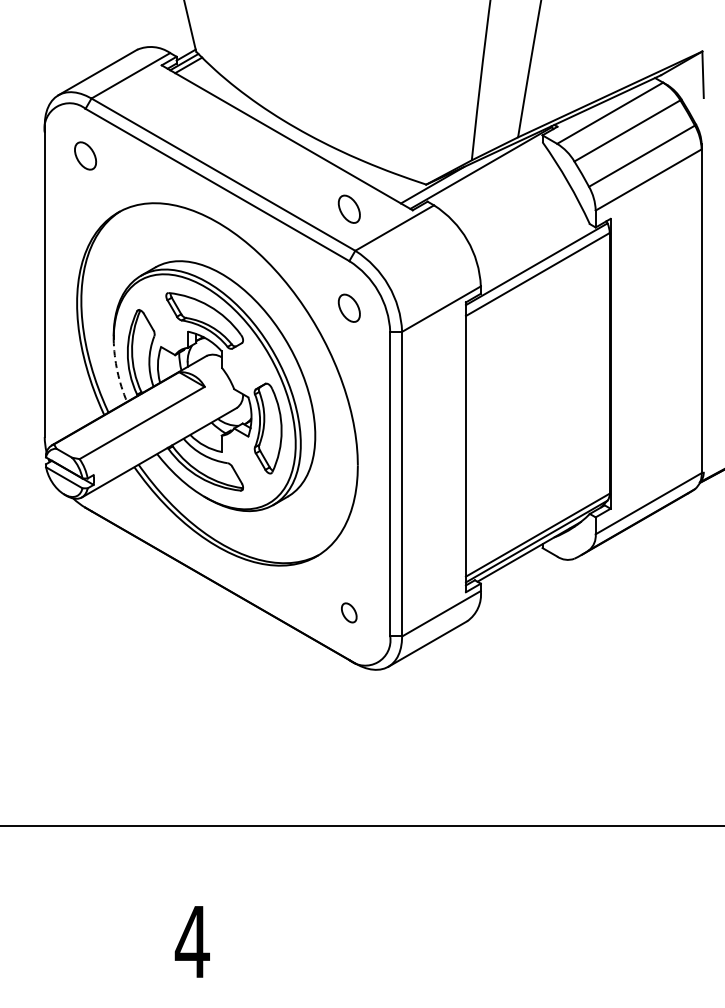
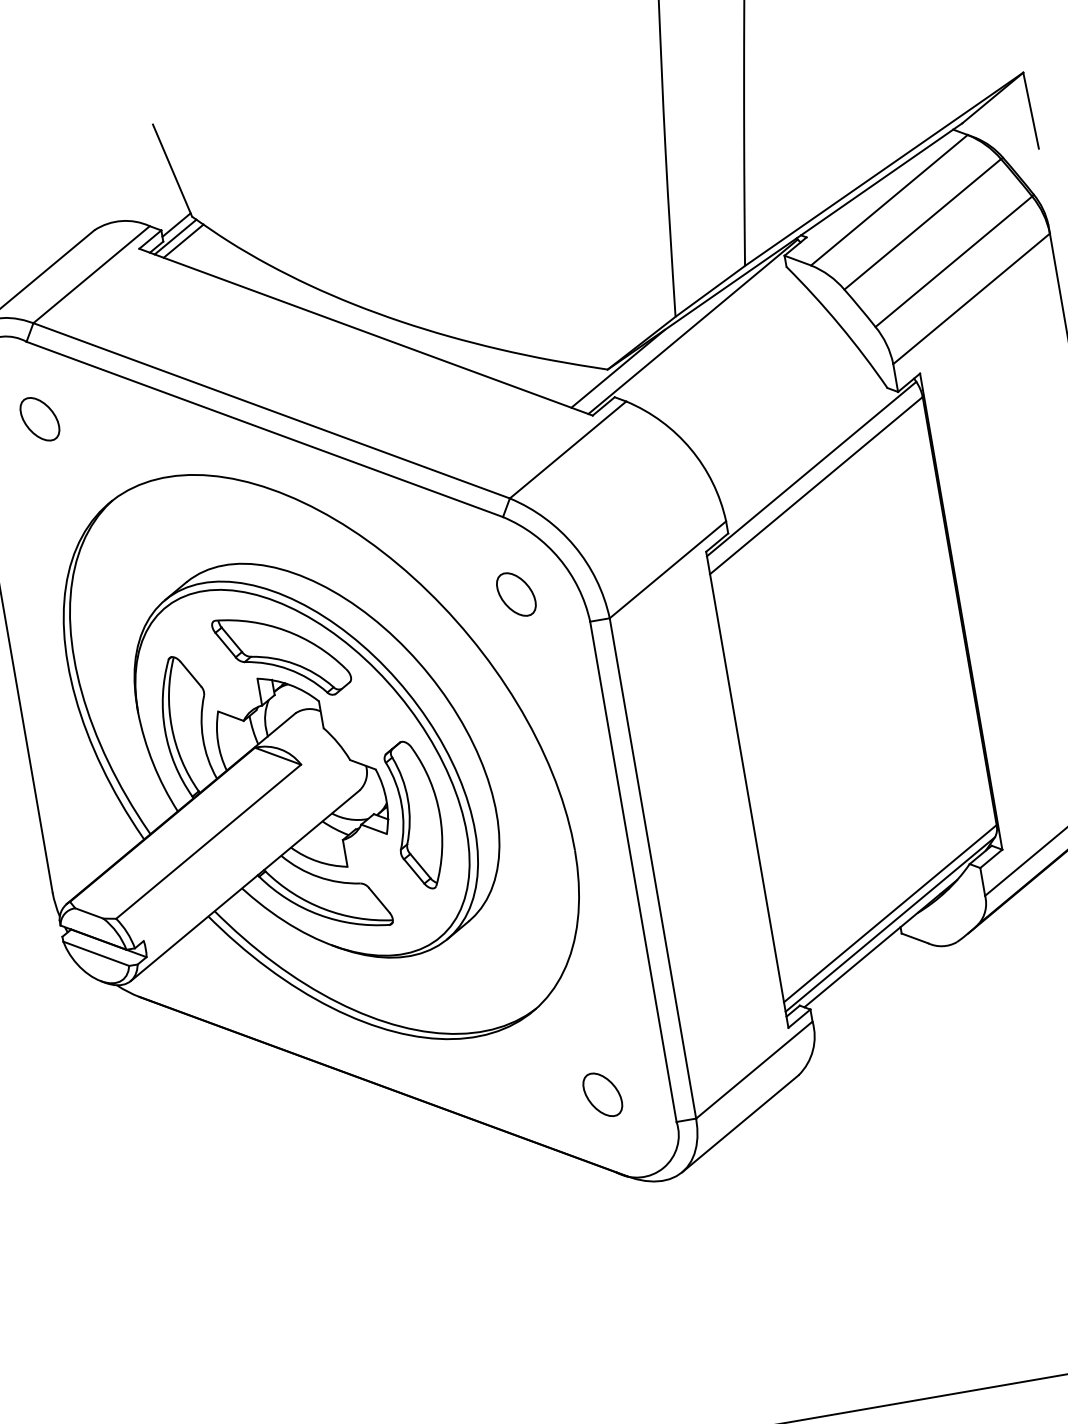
part: (348, 208) -> (486, 430), removed
arc: (117, 371) -> (153, 764), dashed -> solid
part: (348, 612) -> (601, 1094), size x1.43

